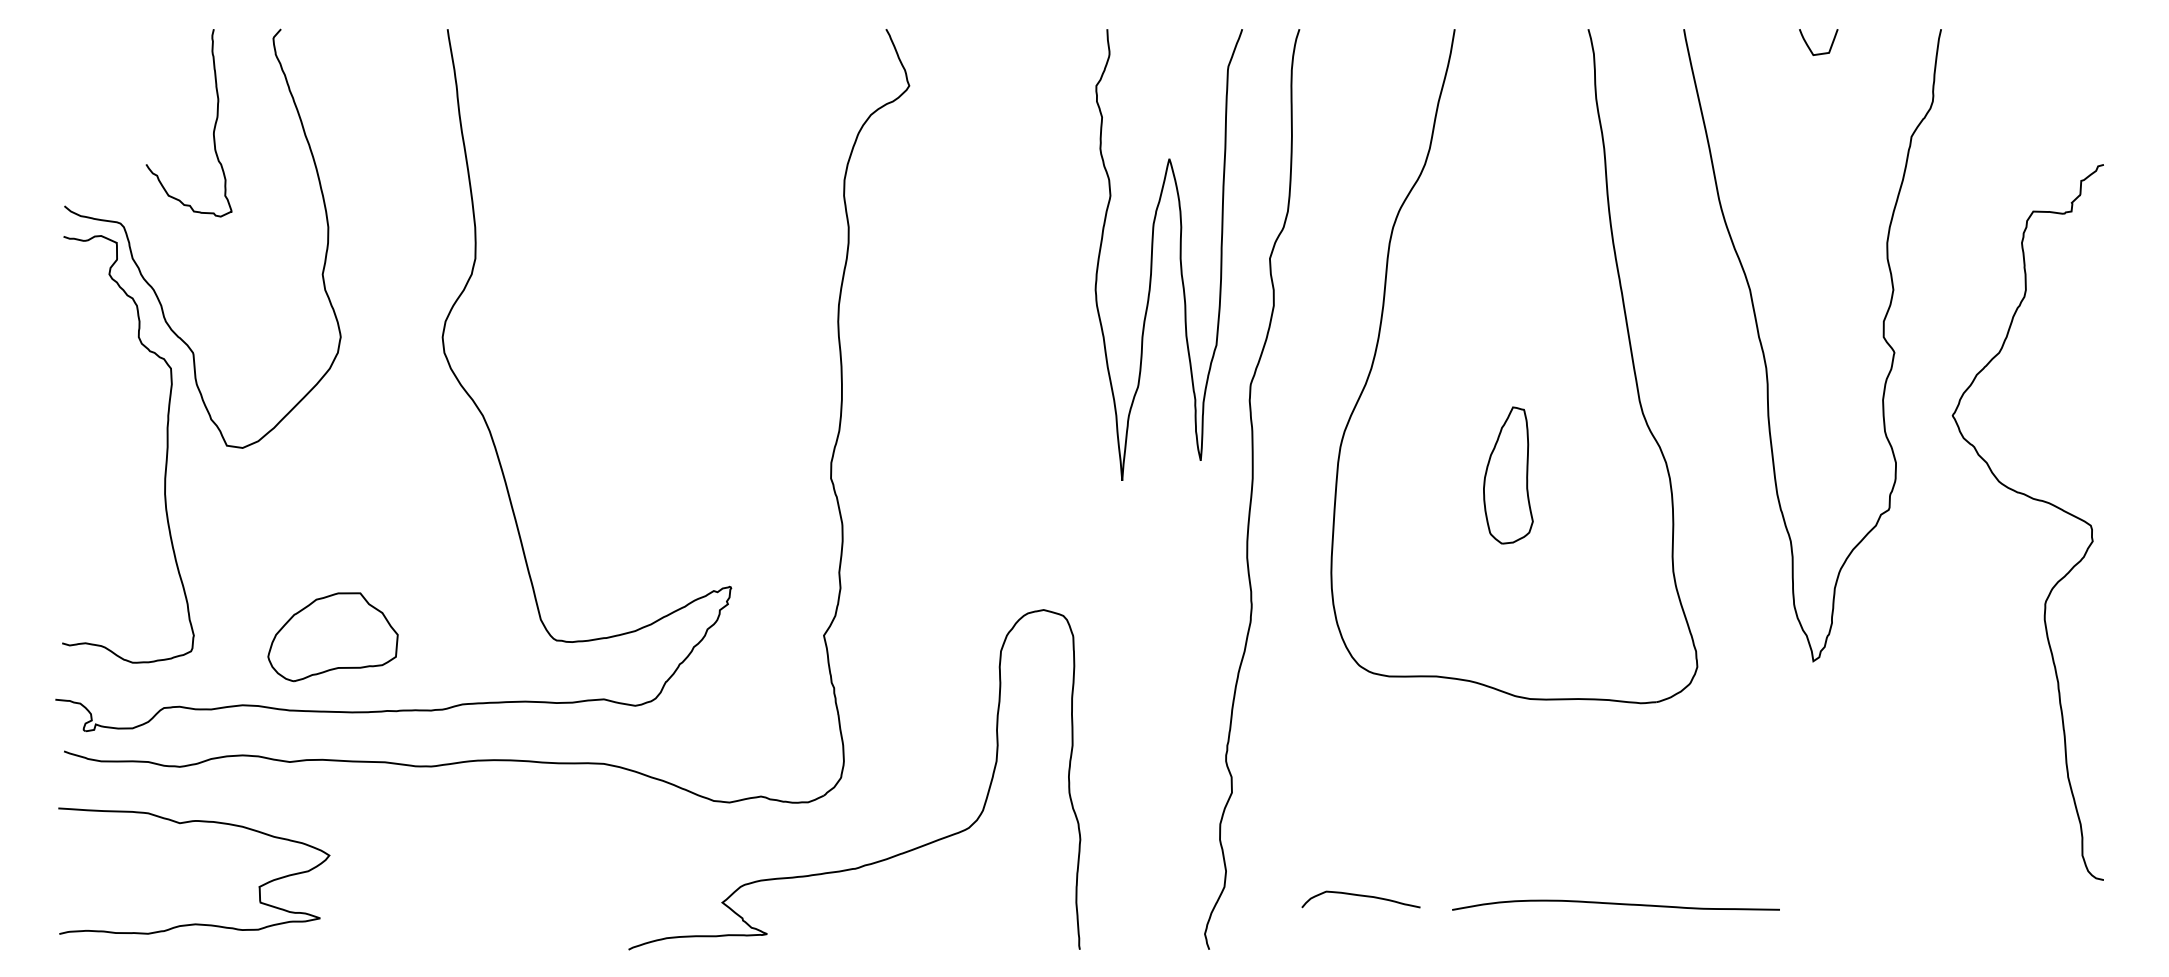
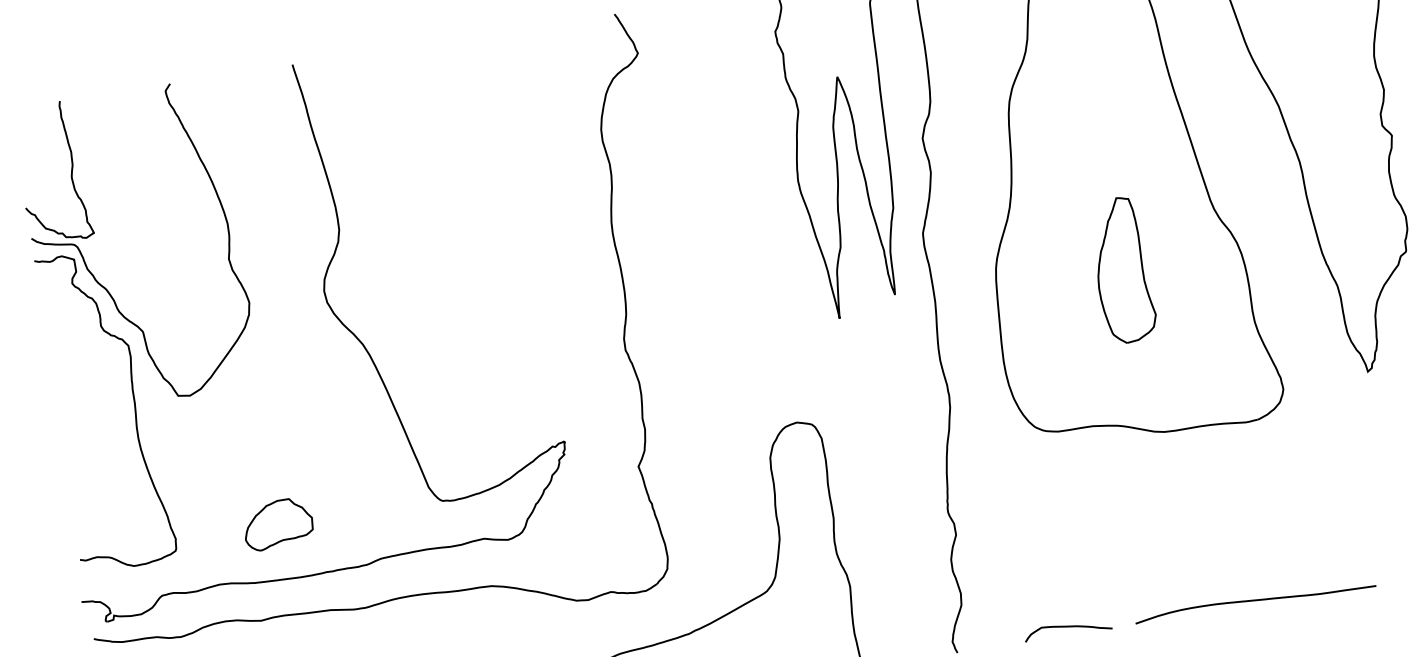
curve: (213, 128) -> (71, 174), moved
part: (1508, 475) -> (1122, 270), size x1.43
part: (332, 637) -> (277, 524), size x0.71
curve: (1360, 896) -> (1067, 627), moved
curve: (1615, 904) -> (1254, 600), moved

